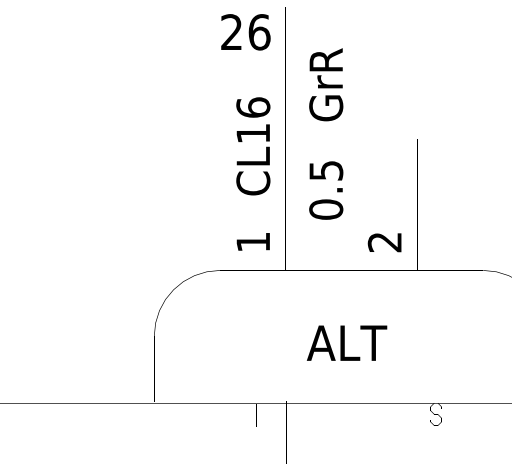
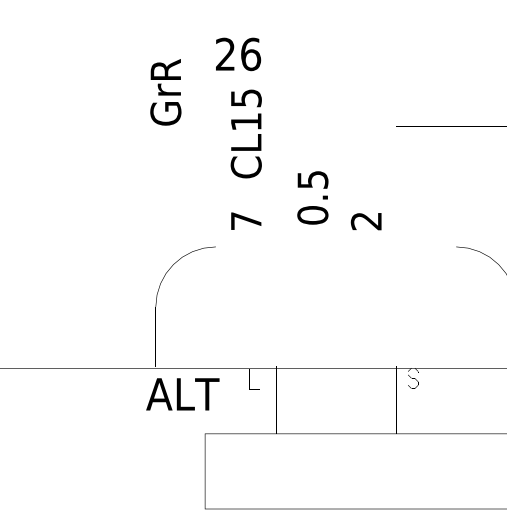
text: (245, 32) -> (238, 54), moved
text: (325, 84) -> (165, 92), moved
text: (252, 106) -> (245, 97), CL16 -> CL15
text: (325, 190) -> (312, 197), moved
text: (253, 241) -> (246, 220), 1 -> 7
text: (346, 343) -> (182, 394), moved

